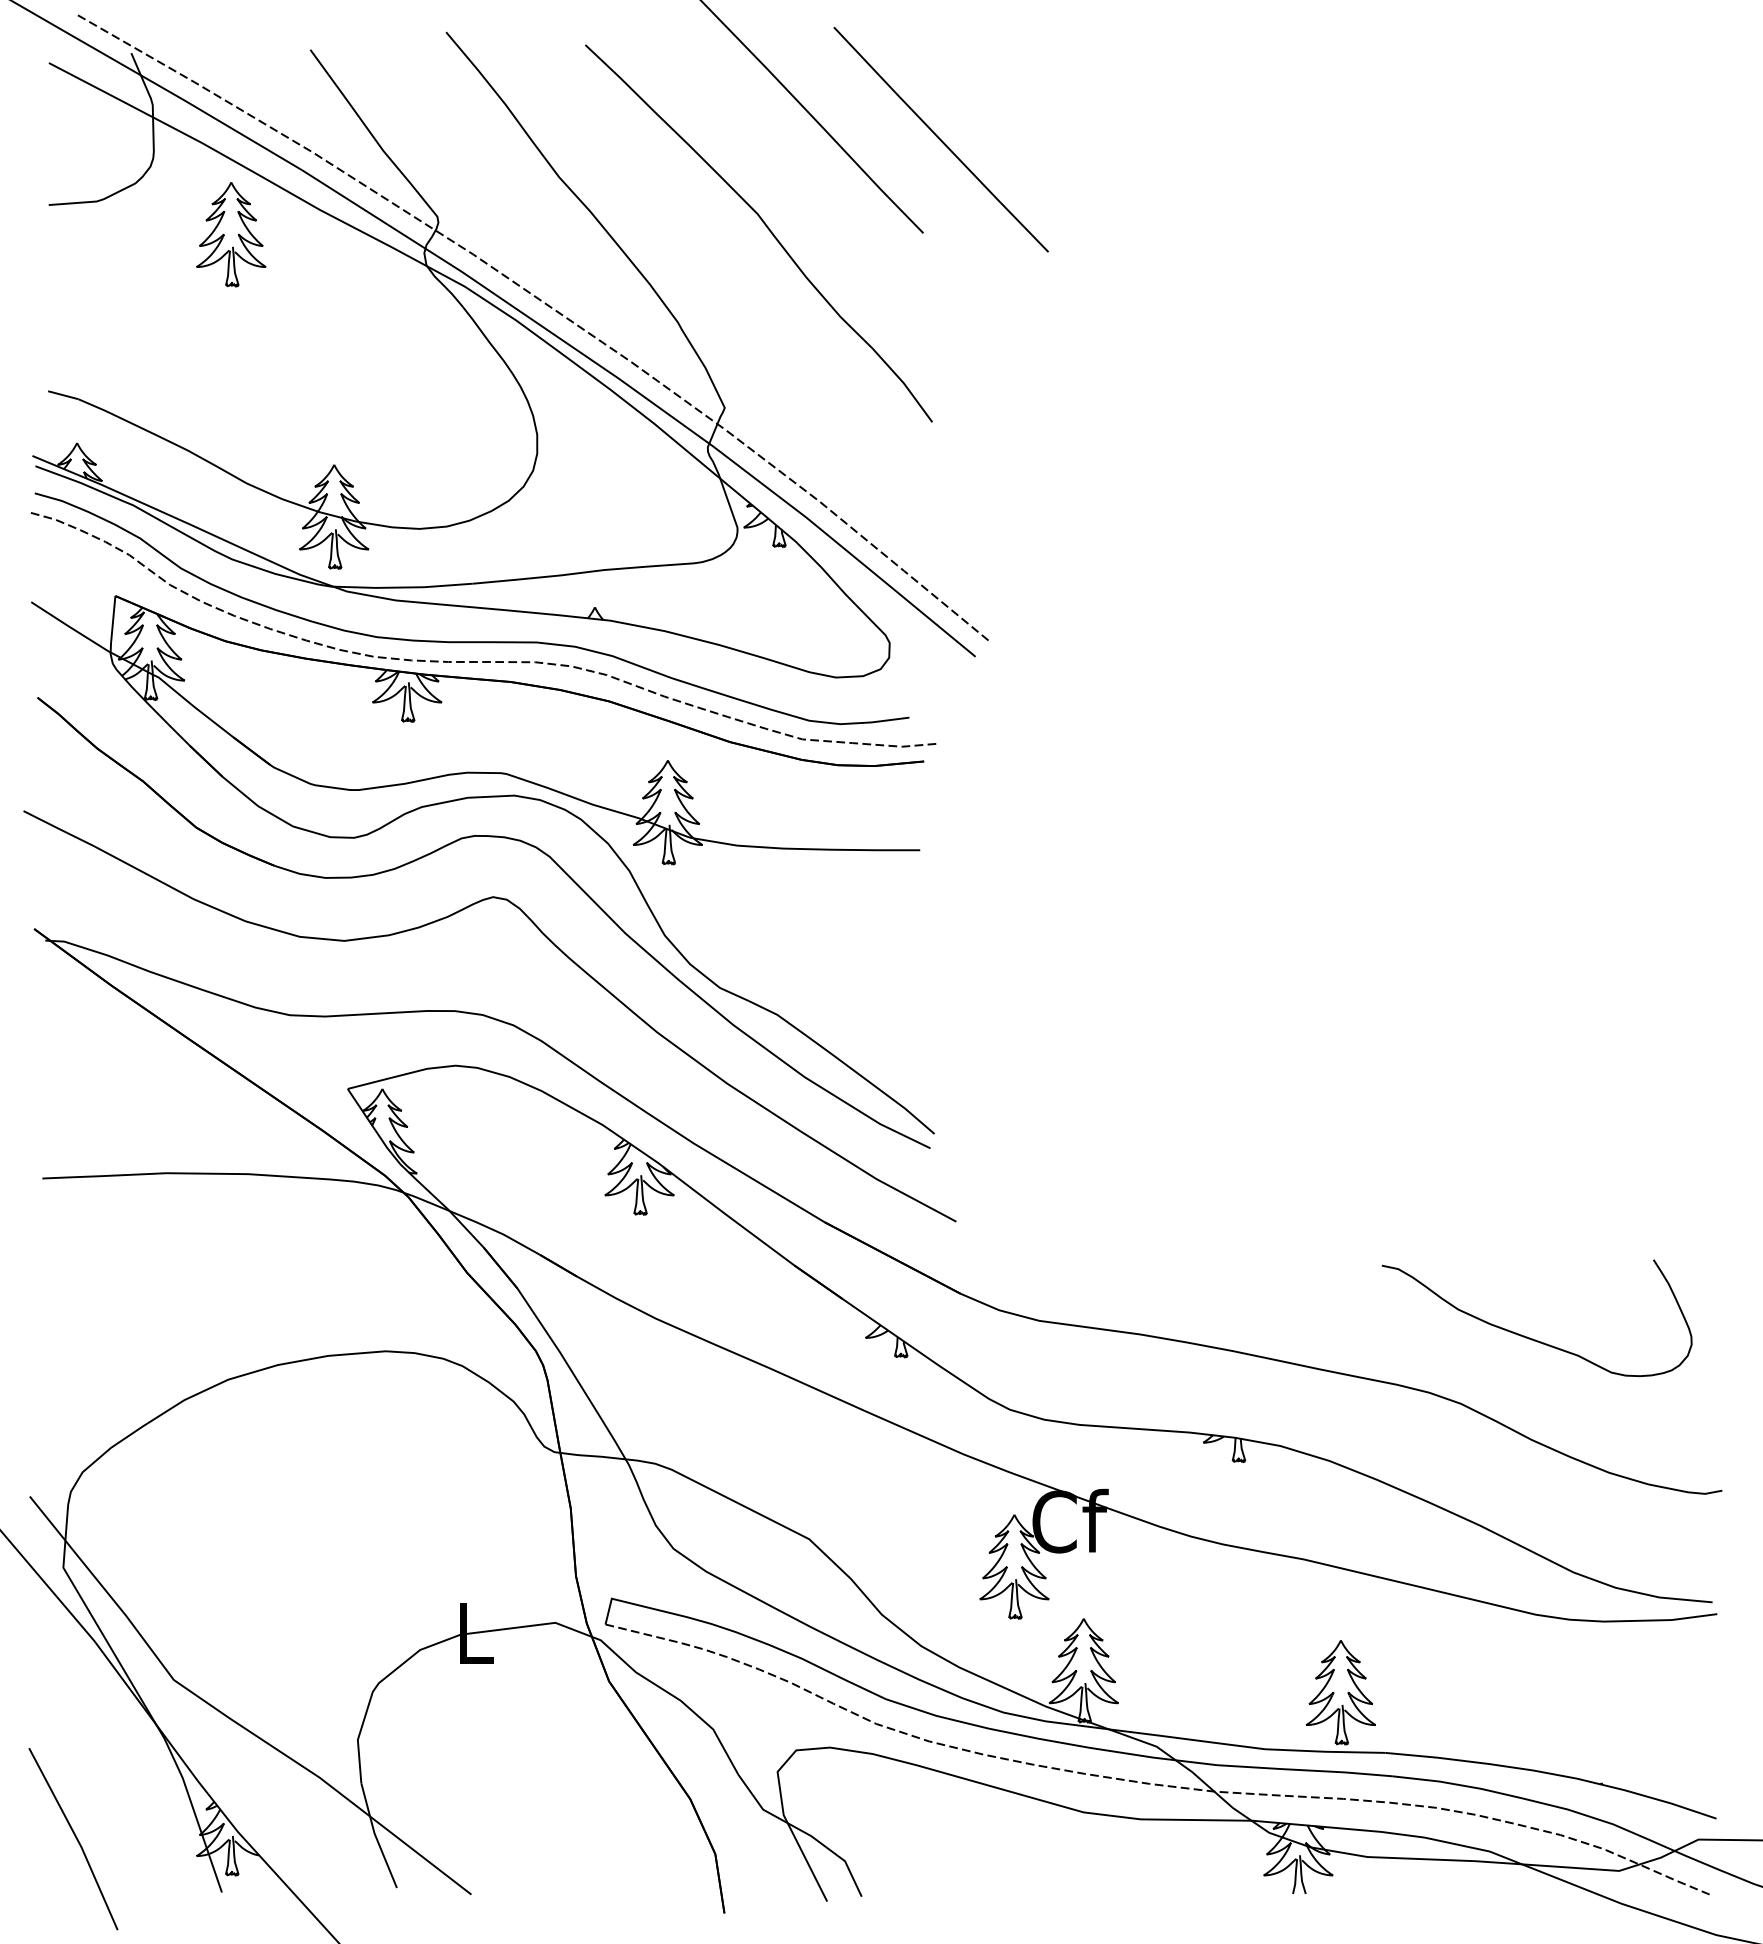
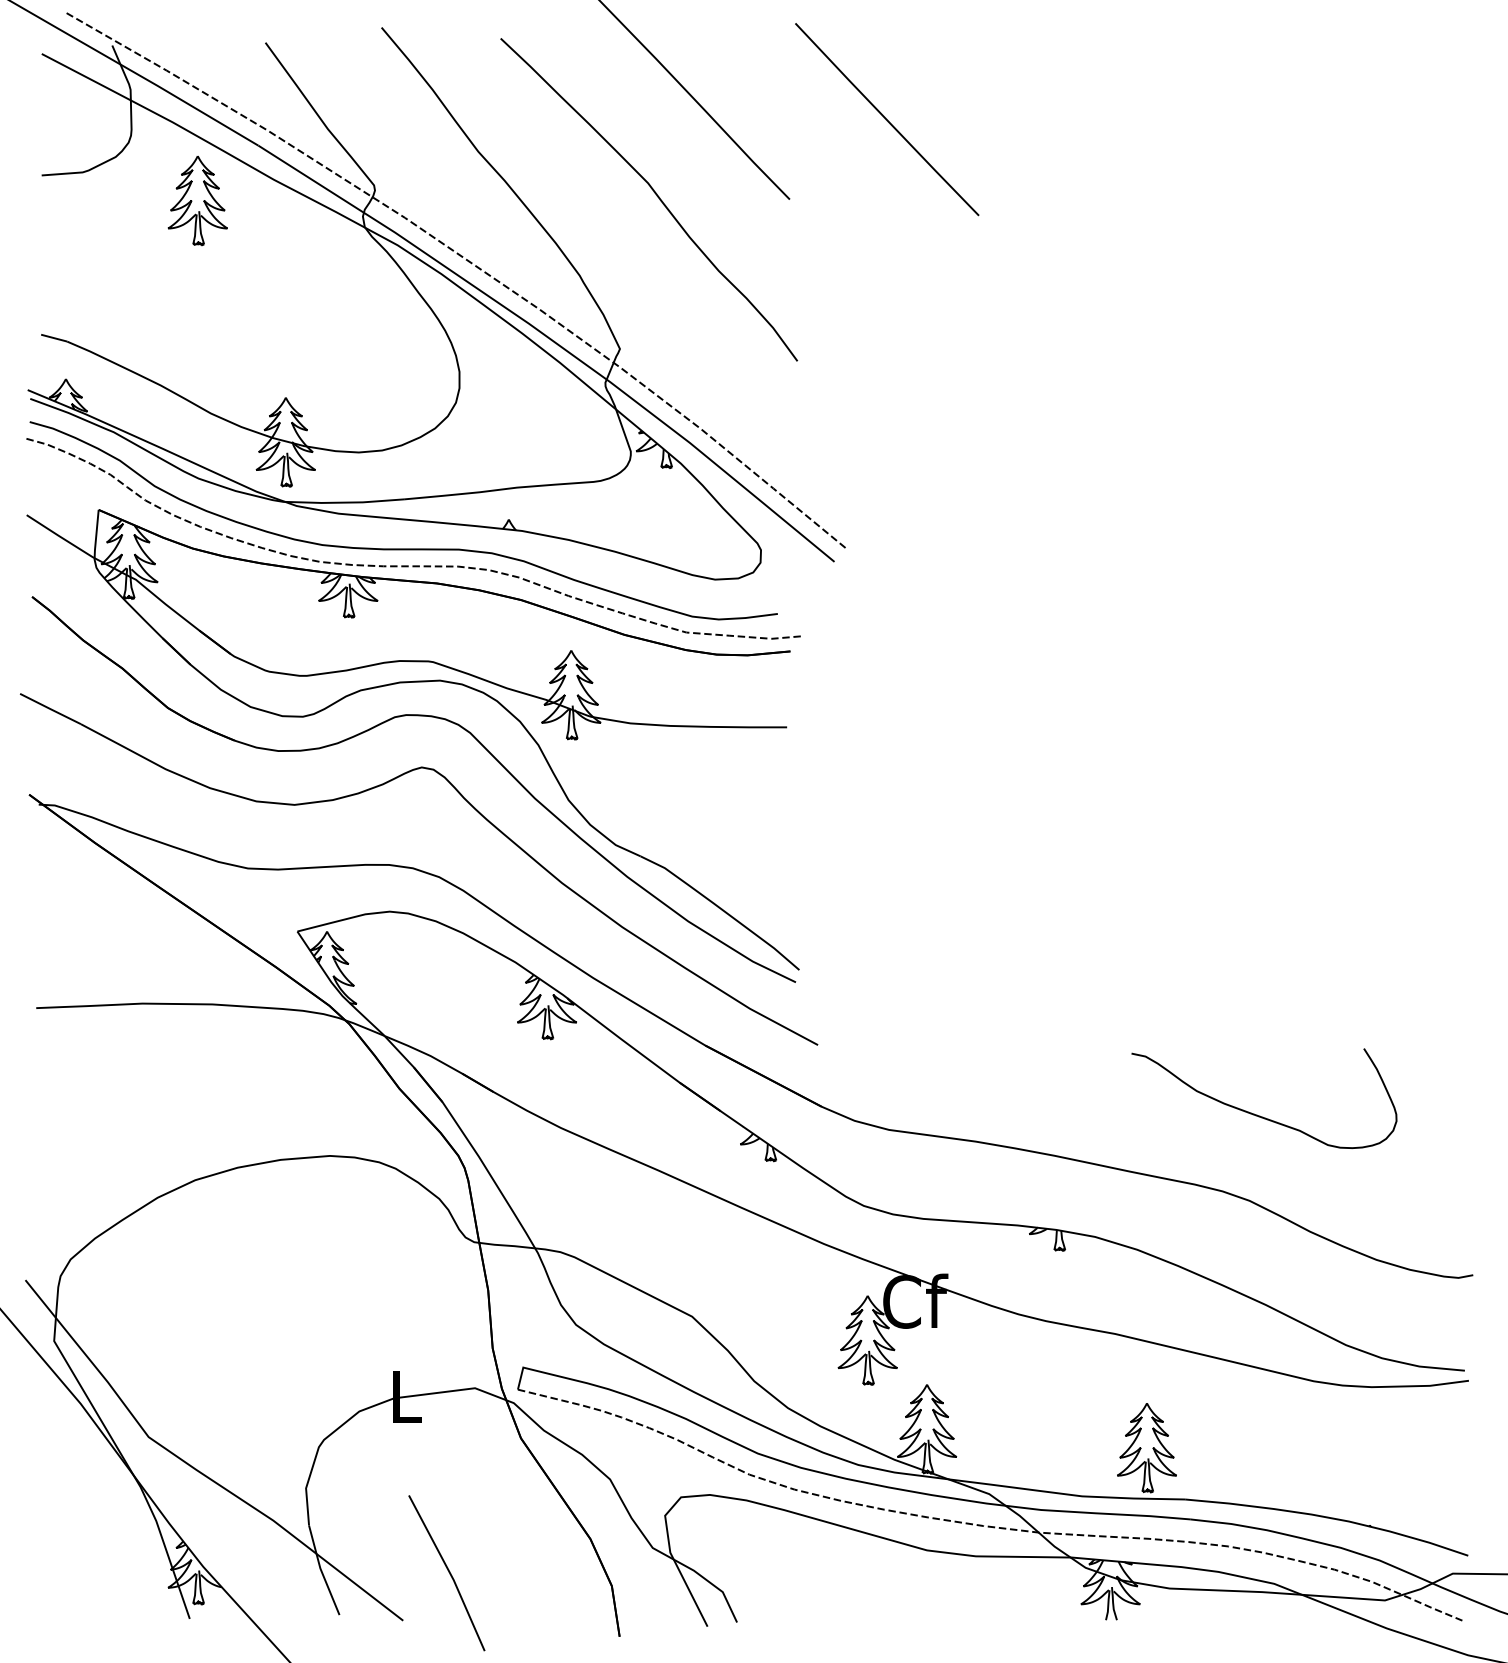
line: (940, 139) -> (886, 119), moved
curve: (1530, 1337) -> (1258, 1115), moved
line: (75, 1838) -> (448, 1572), moved

